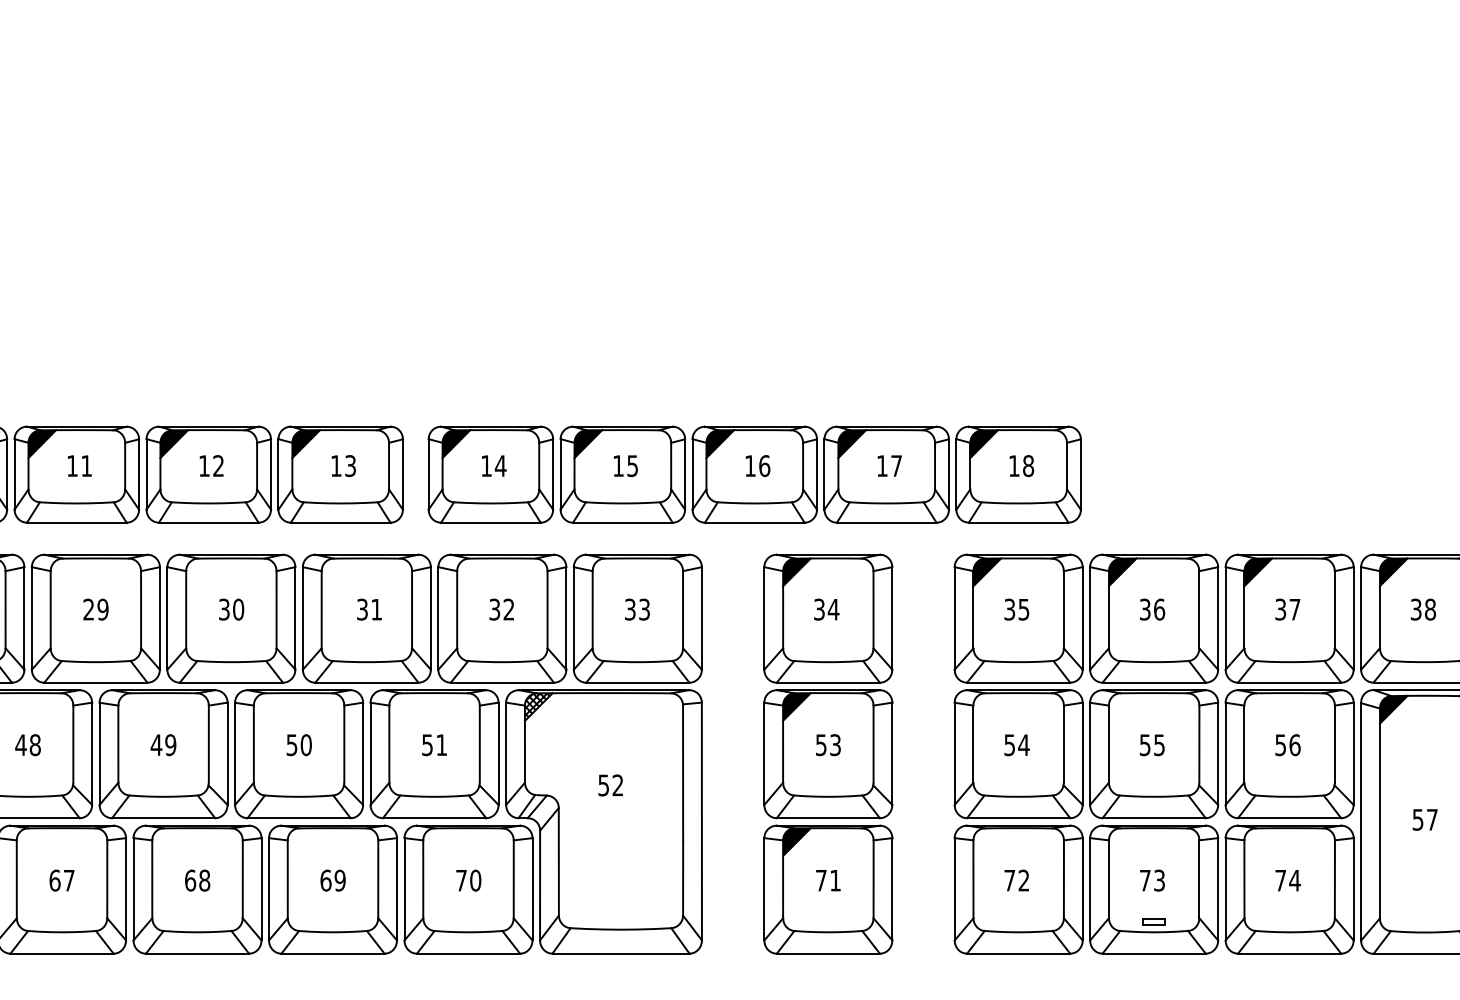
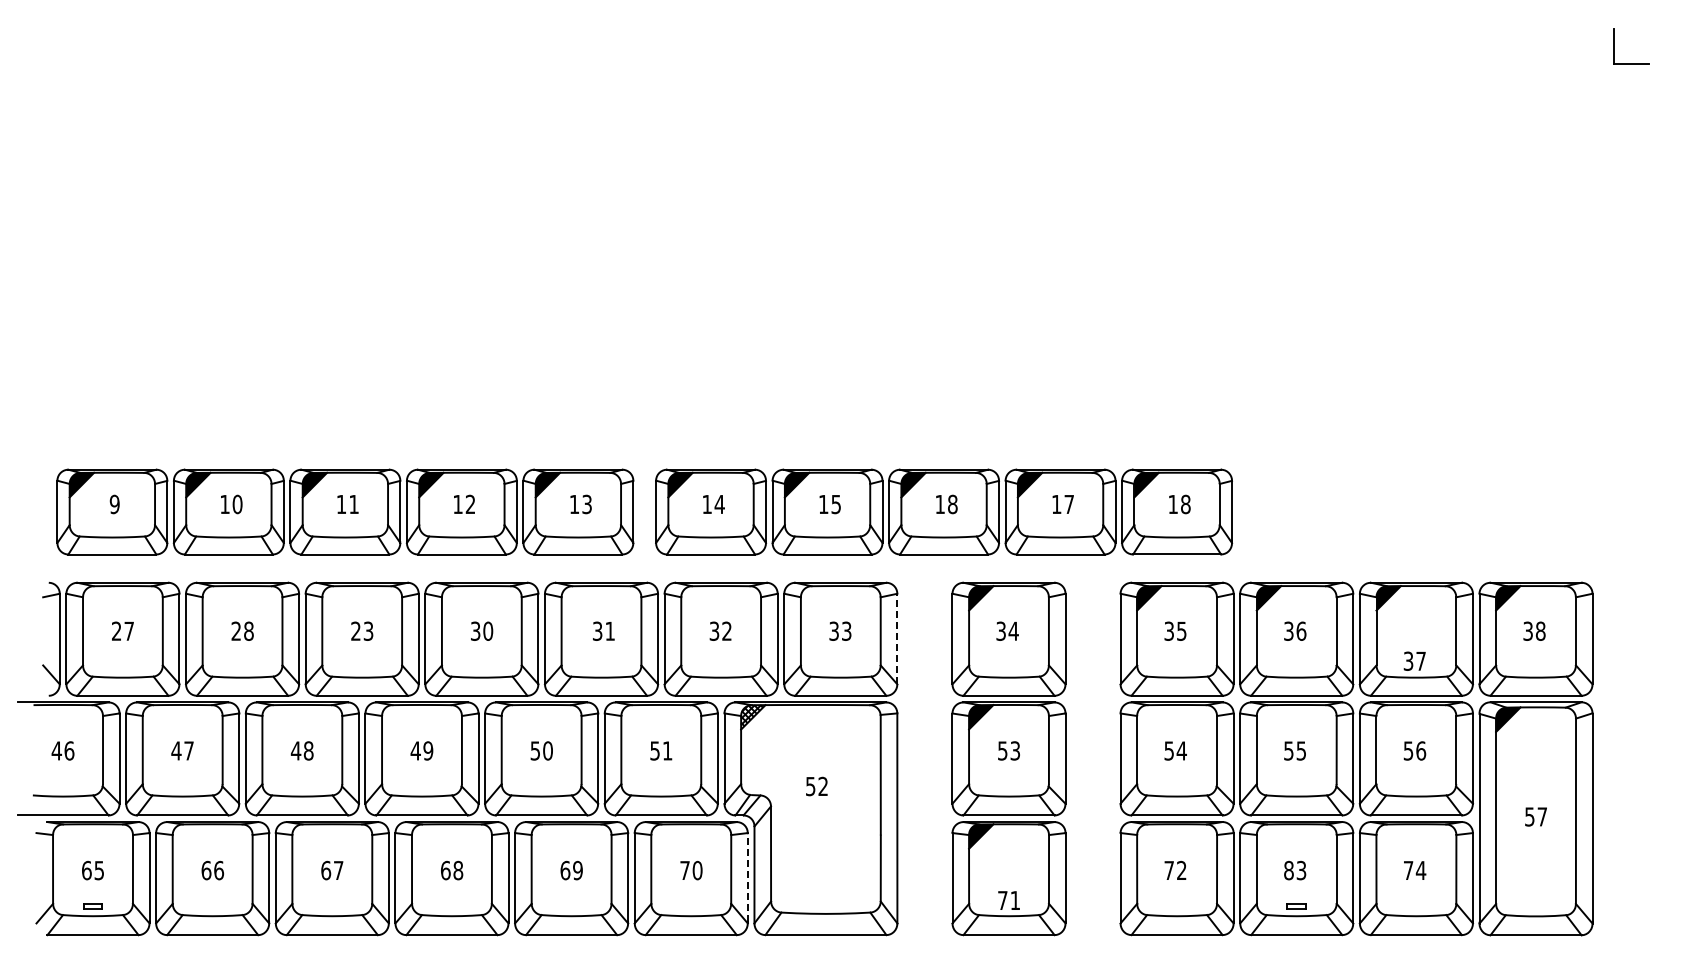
text: (764, 464) -> (952, 503), 16 -> 18
text: (103, 608) -> (368, 630), 29 -> 23
text: (1287, 608) -> (1414, 660), moved
line: (702, 617) -> (897, 638), solid -> dashed
text: (827, 880) -> (1008, 900), moved
text: (1144, 880) -> (1288, 870), 73 -> 83
line: (532, 887) -> (747, 876), solid -> dashed

